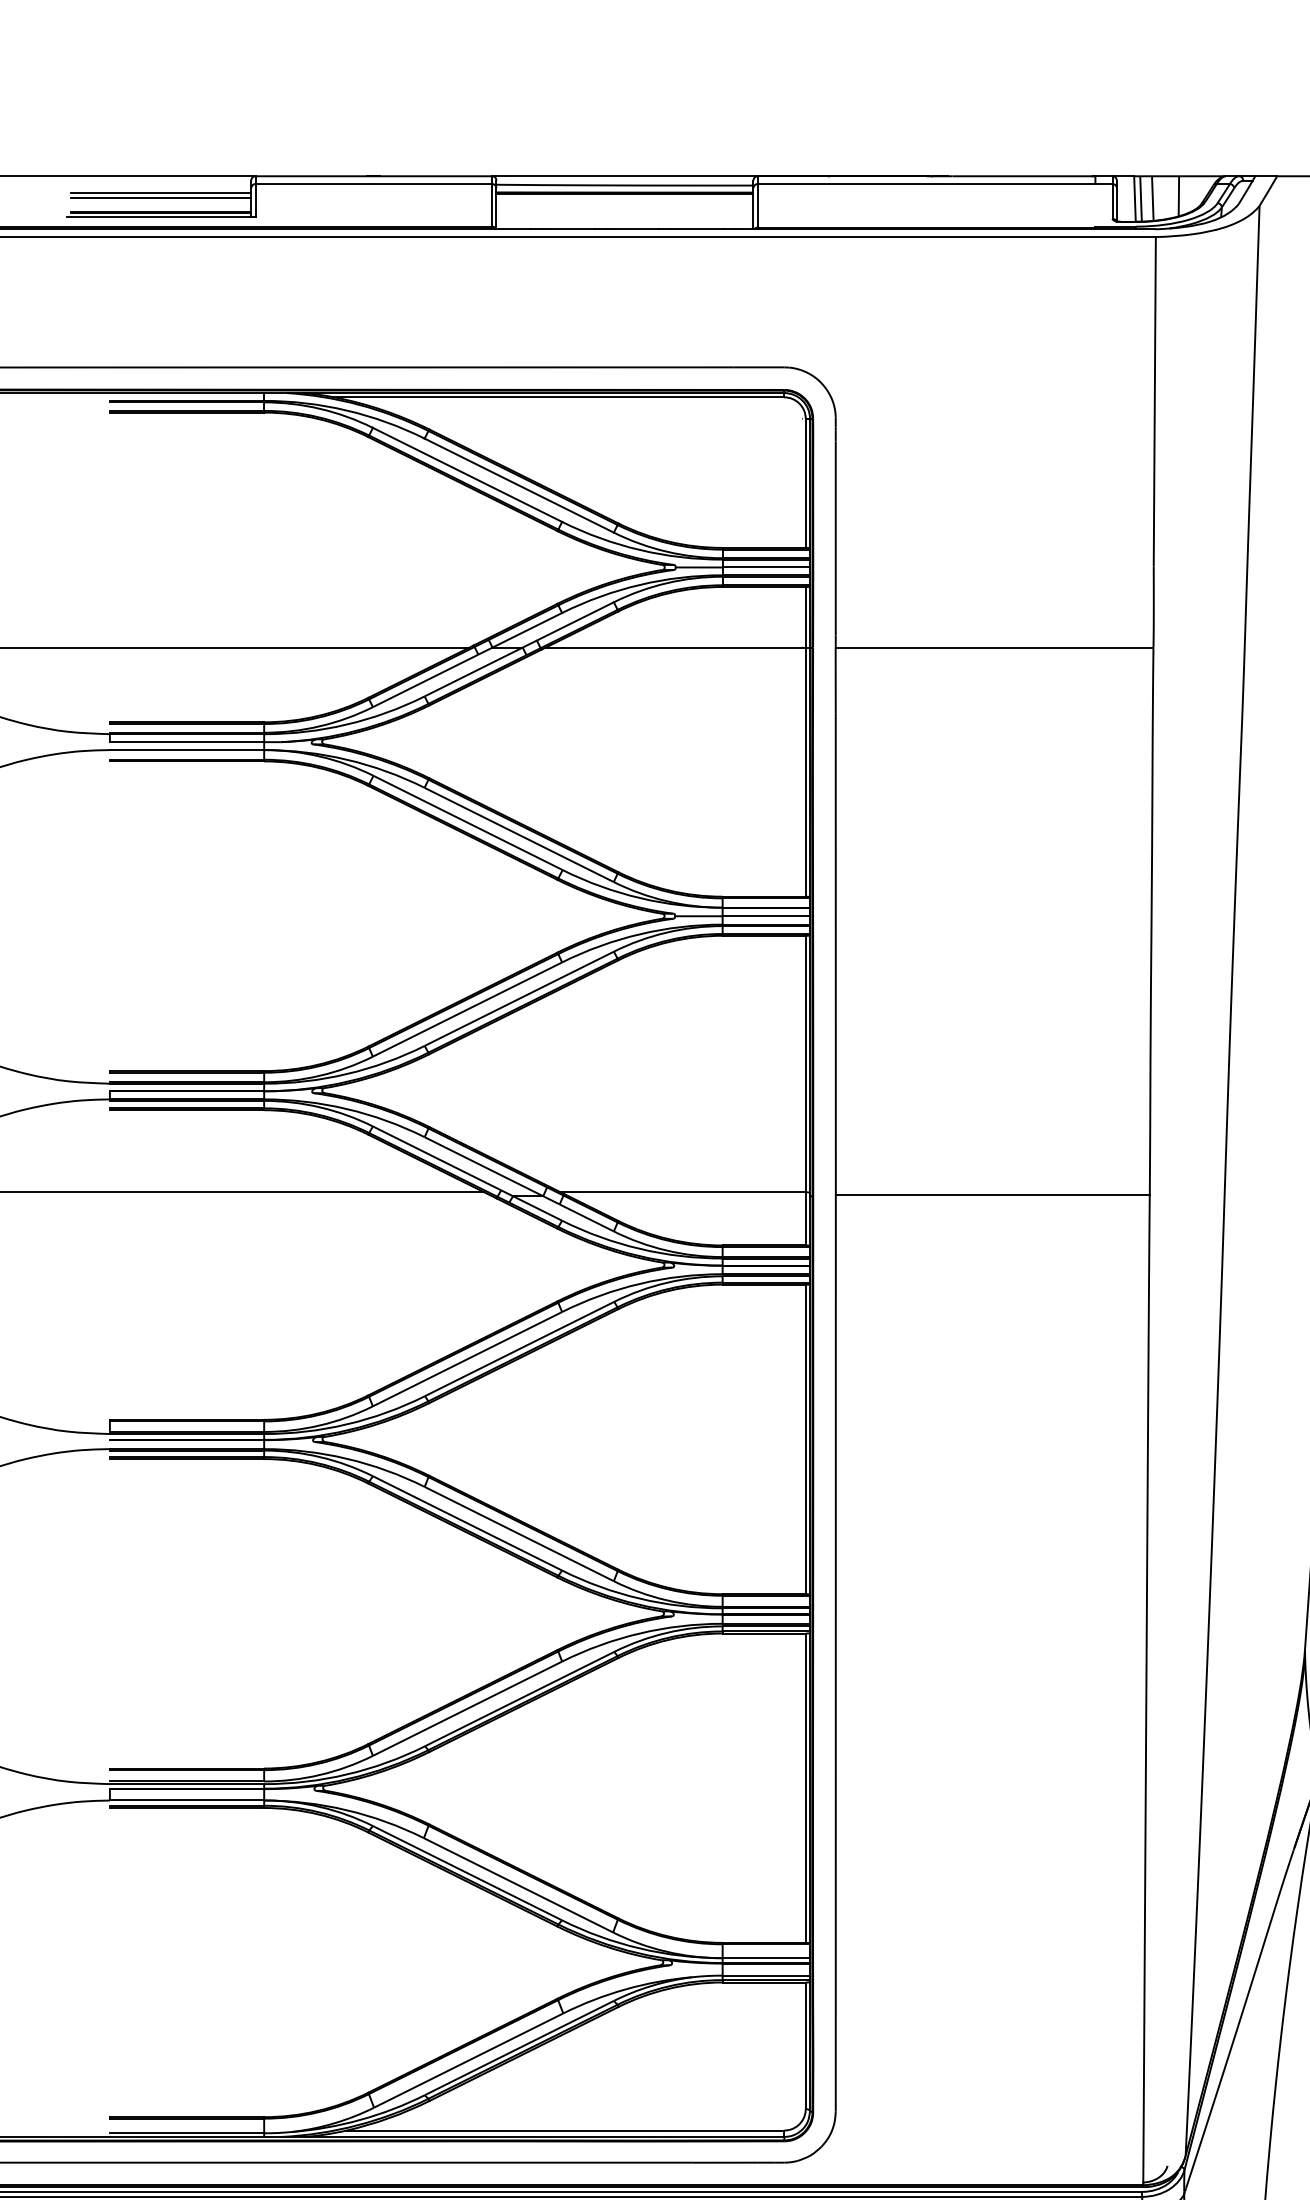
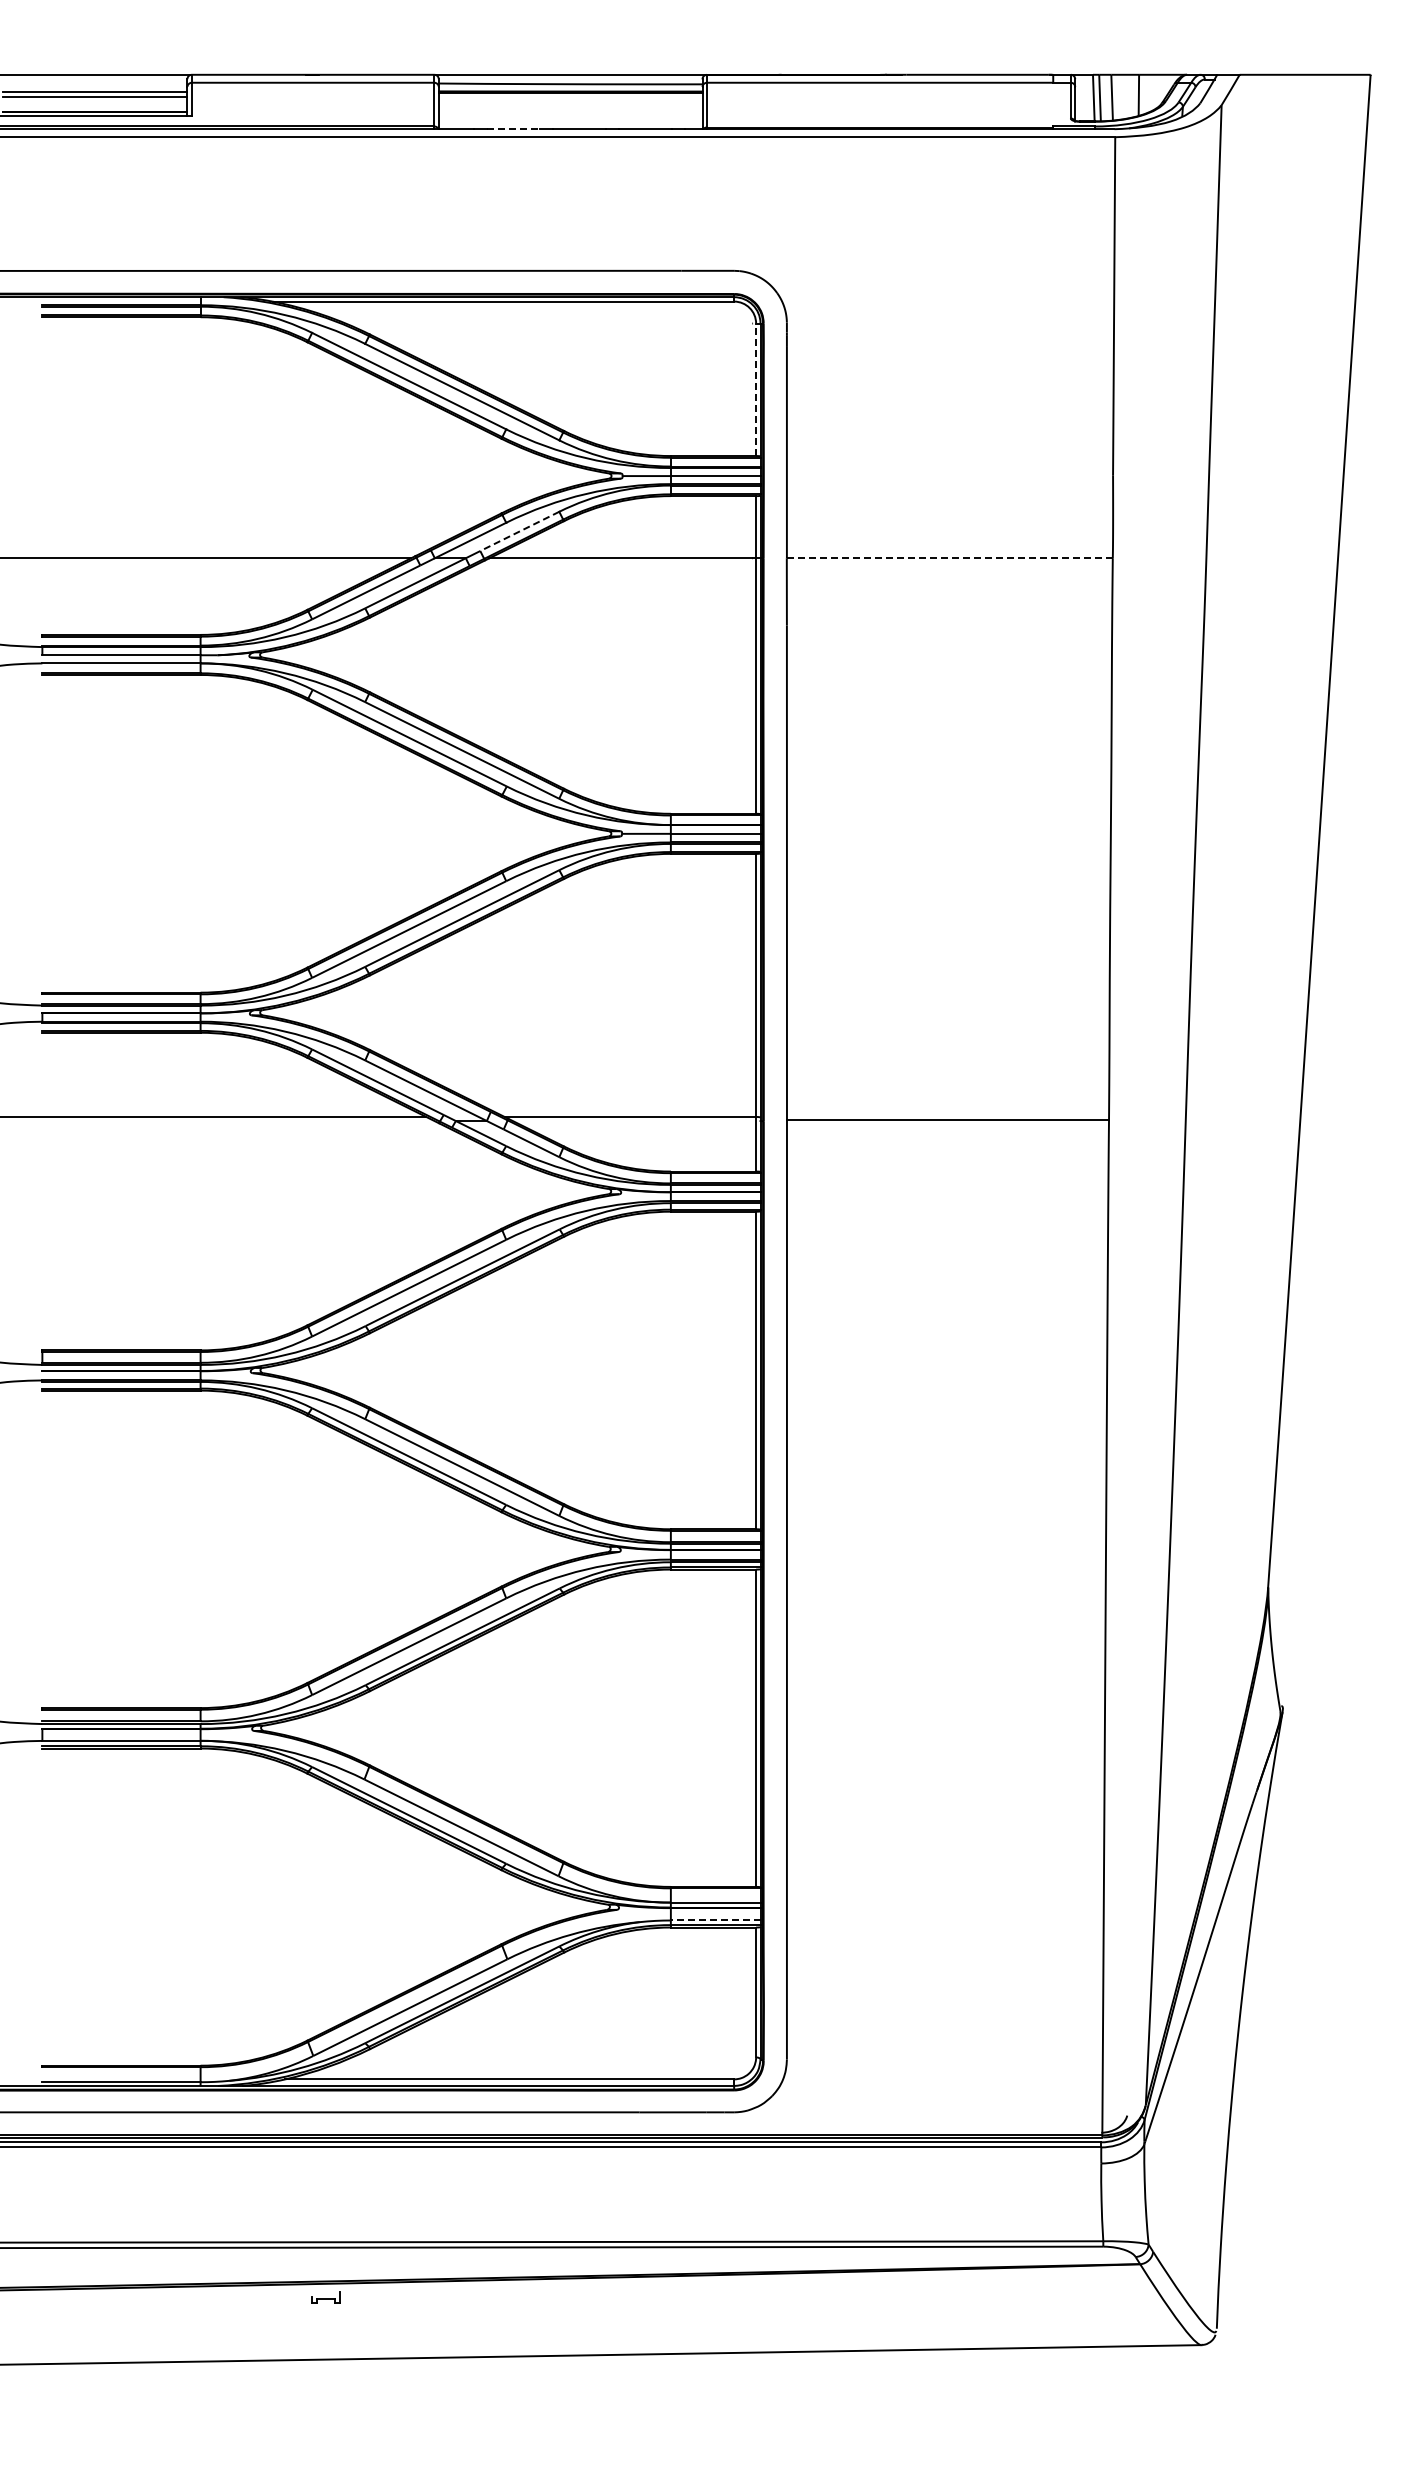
line: (570, 229) -> (514, 129), solid -> dashed
line: (806, 483) -> (756, 389), solid -> dashed
line: (575, 621) -> (519, 531), solid -> dashed
line: (994, 647) -> (949, 558), solid -> dashed
line: (766, 1975) -> (715, 1920), solid -> dashed

